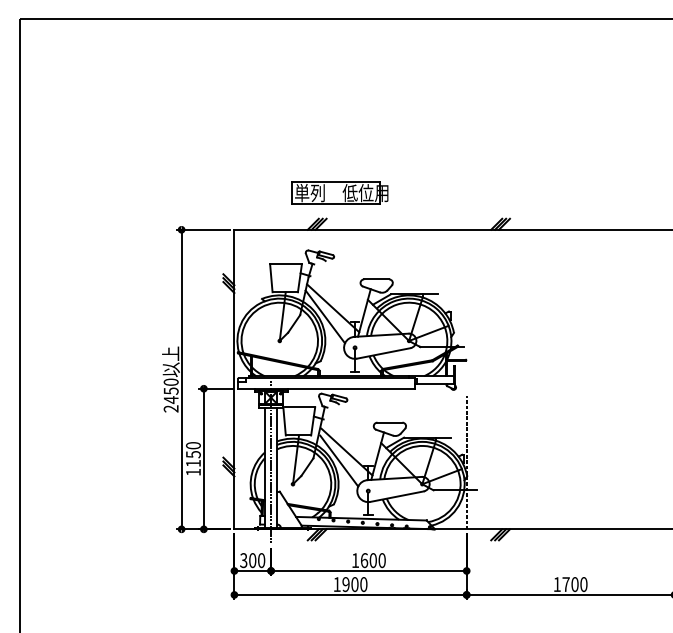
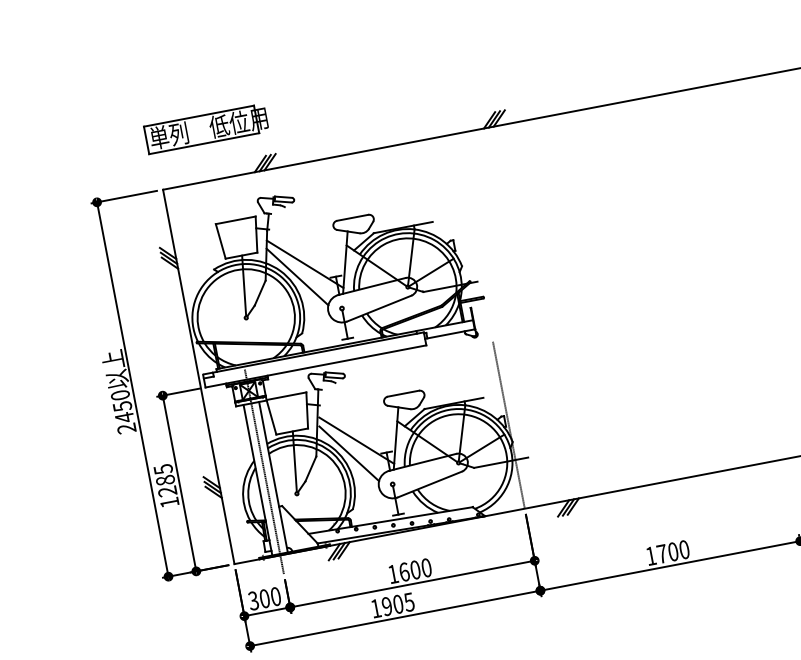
part: (339, 192) -> (205, 128), moved
text: (193, 454) -> (165, 480), 1150 -> 1285
text: (363, 584) -> (408, 602), 1900 -> 1905

